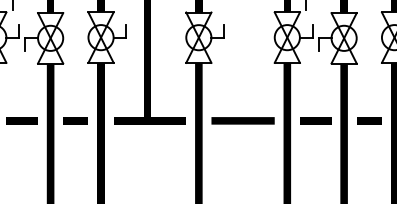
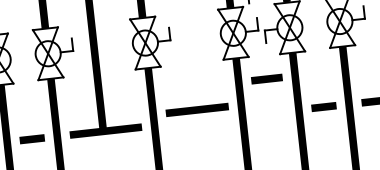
line: (242, 120) -> (196, 109), moved
line: (315, 120) -> (266, 78), moved

